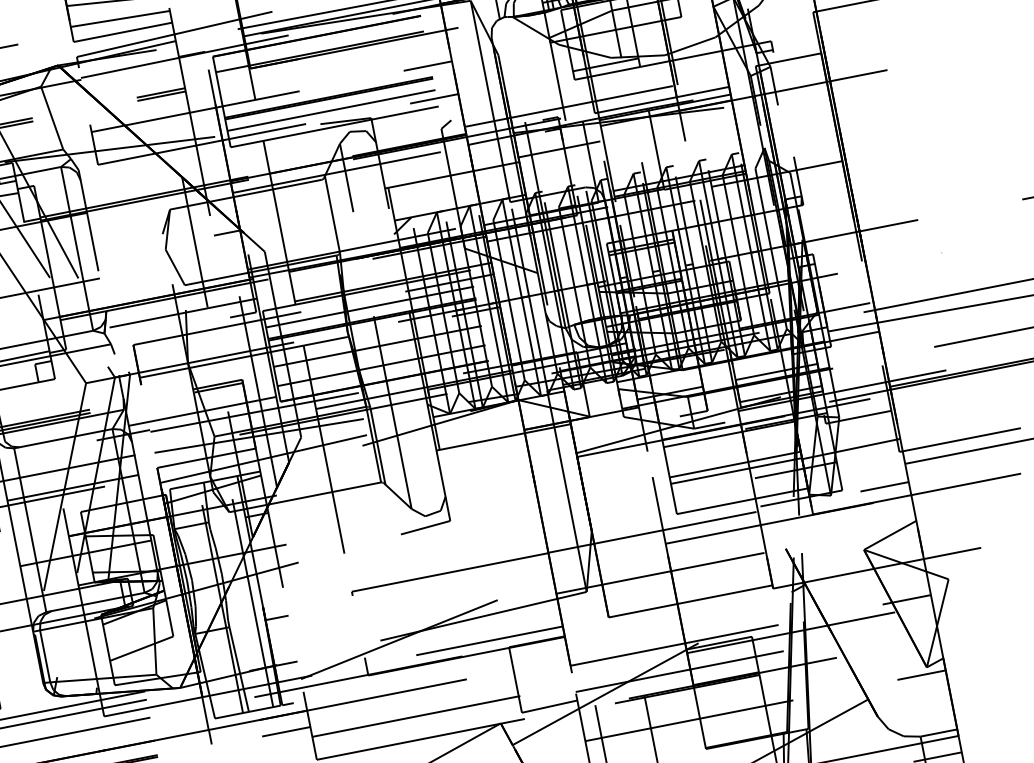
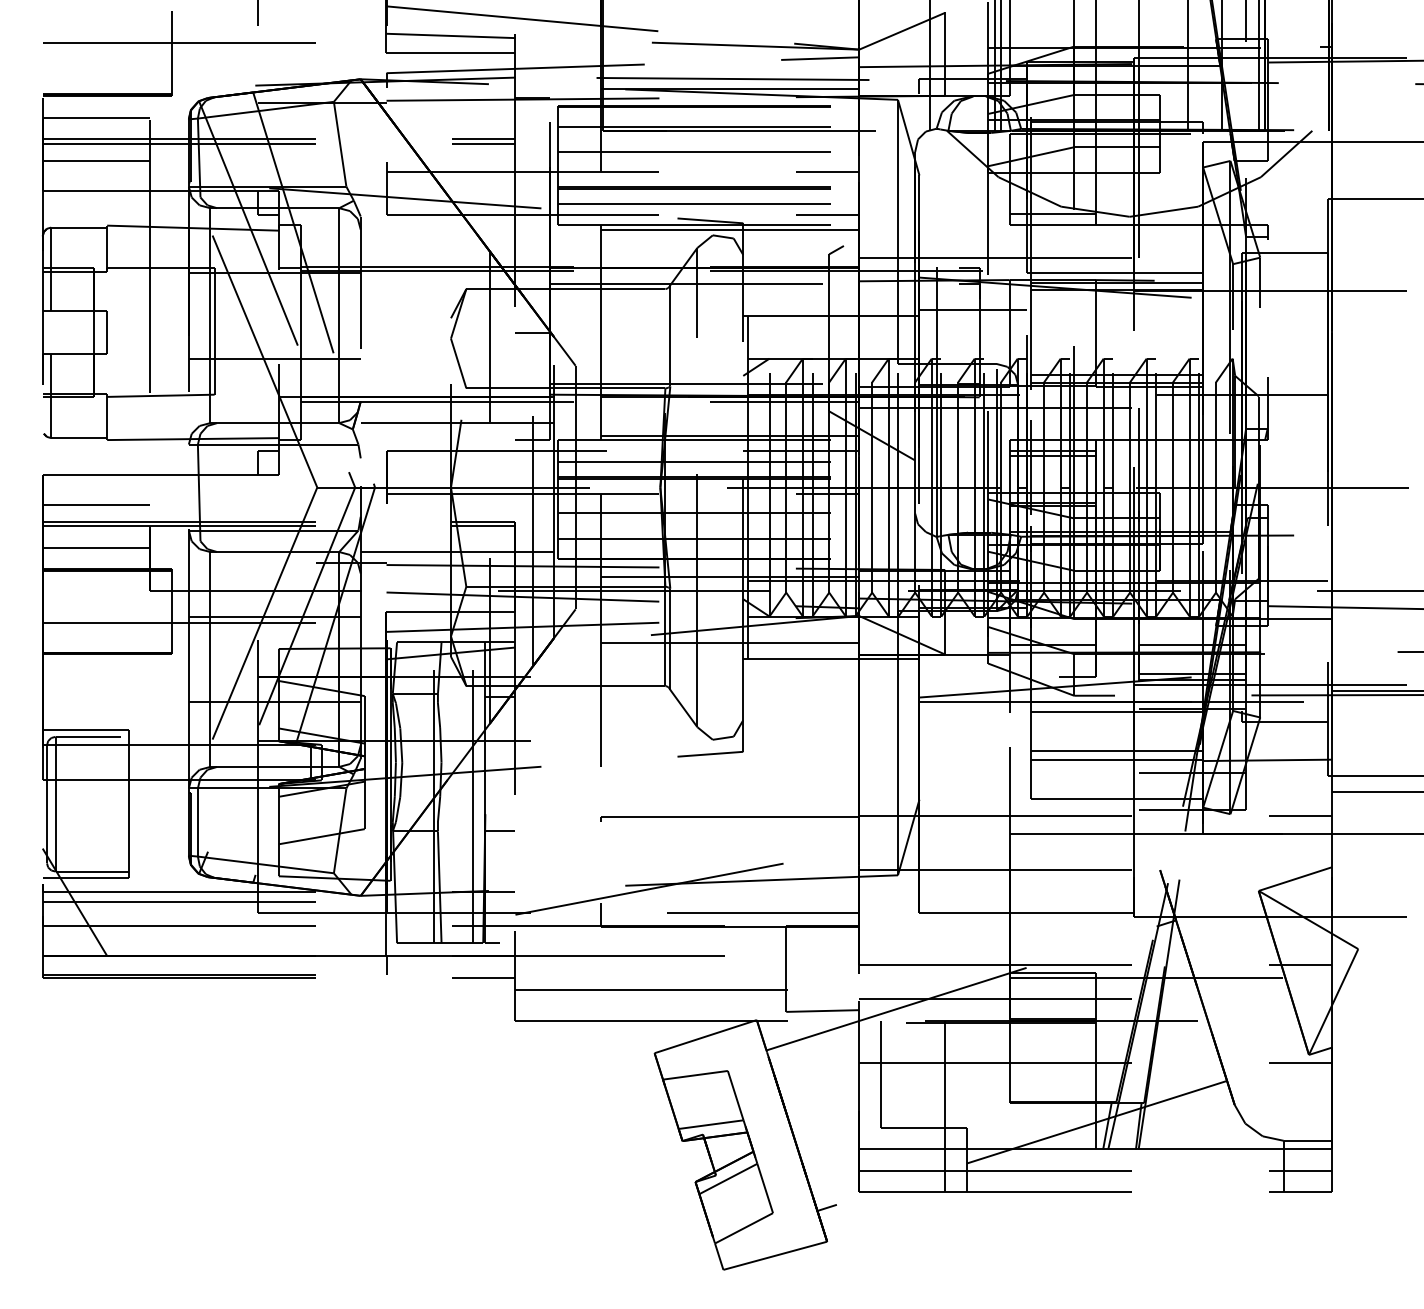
line: (334, 69) -> (708, 152), added
line: (362, 124) -> (730, 229), added
line: (424, 439) -> (730, 642), added

